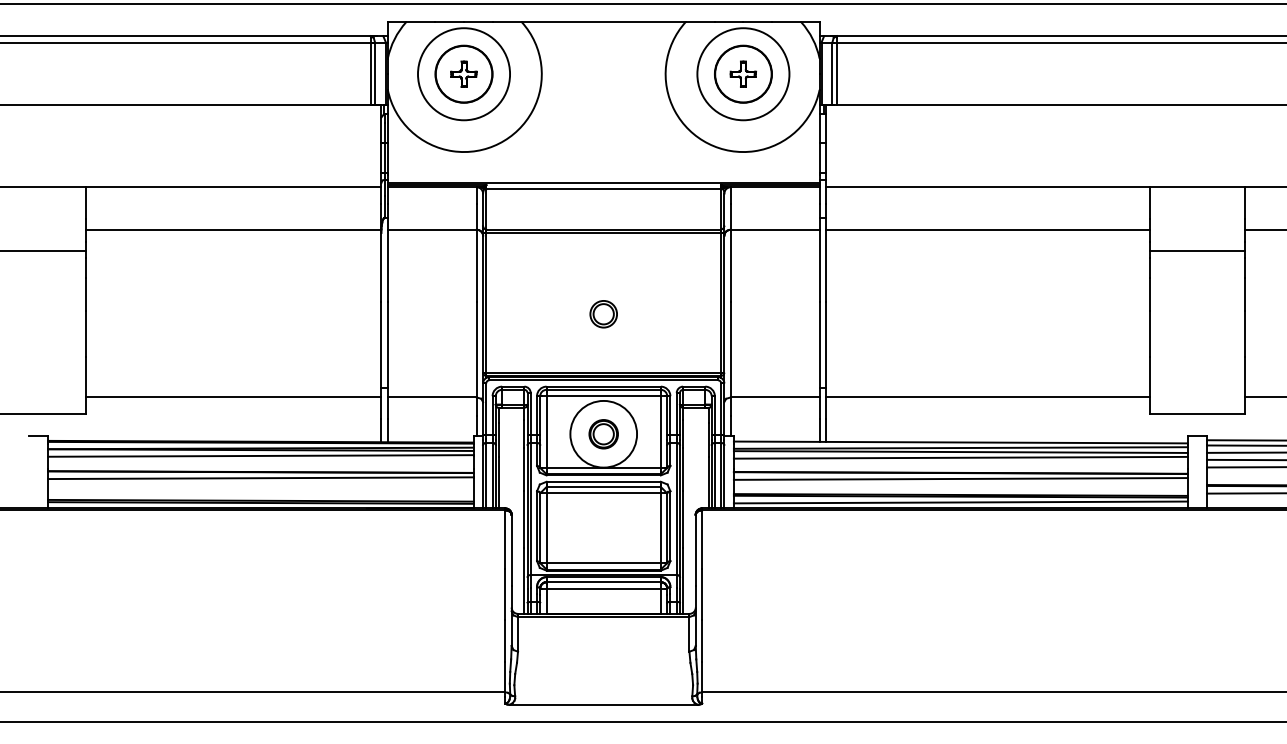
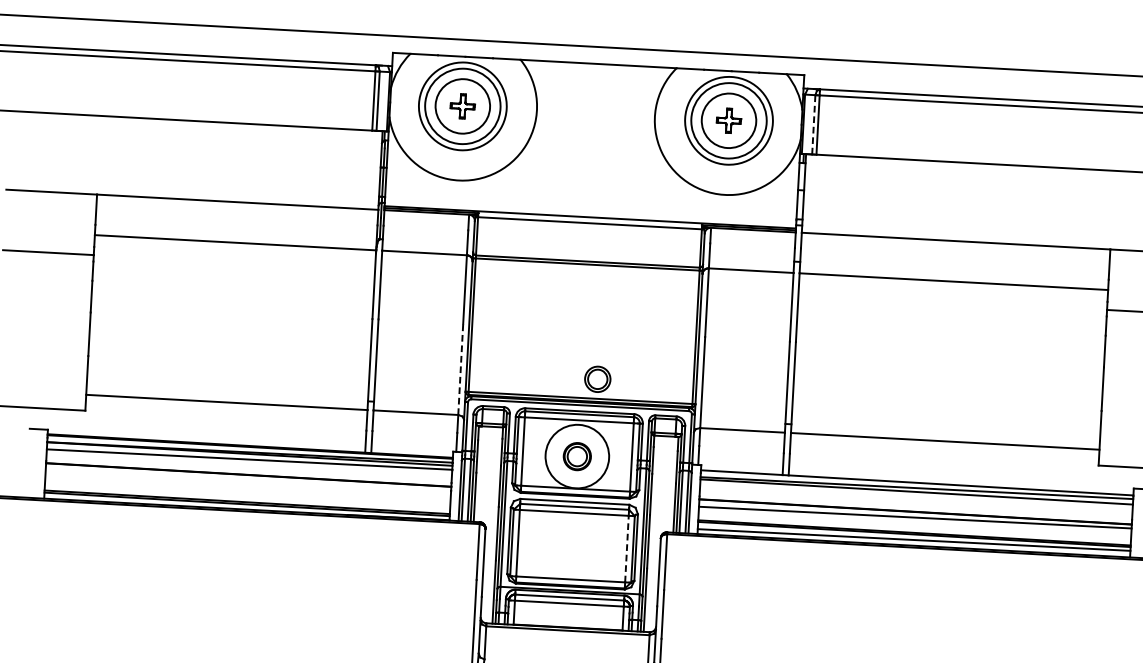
line: (832, 73) -> (813, 124), solid -> dashed
circle: (463, 74) -> (462, 106), size x1.4
circle: (743, 74) -> (729, 121), size x1.4
part: (603, 314) -> (597, 379), moved
line: (476, 349) -> (460, 369), solid -> dashed
line: (960, 457) -> (916, 497), removed
line: (260, 478) -> (248, 481), removed
line: (660, 528) -> (626, 549), solid -> dashed

